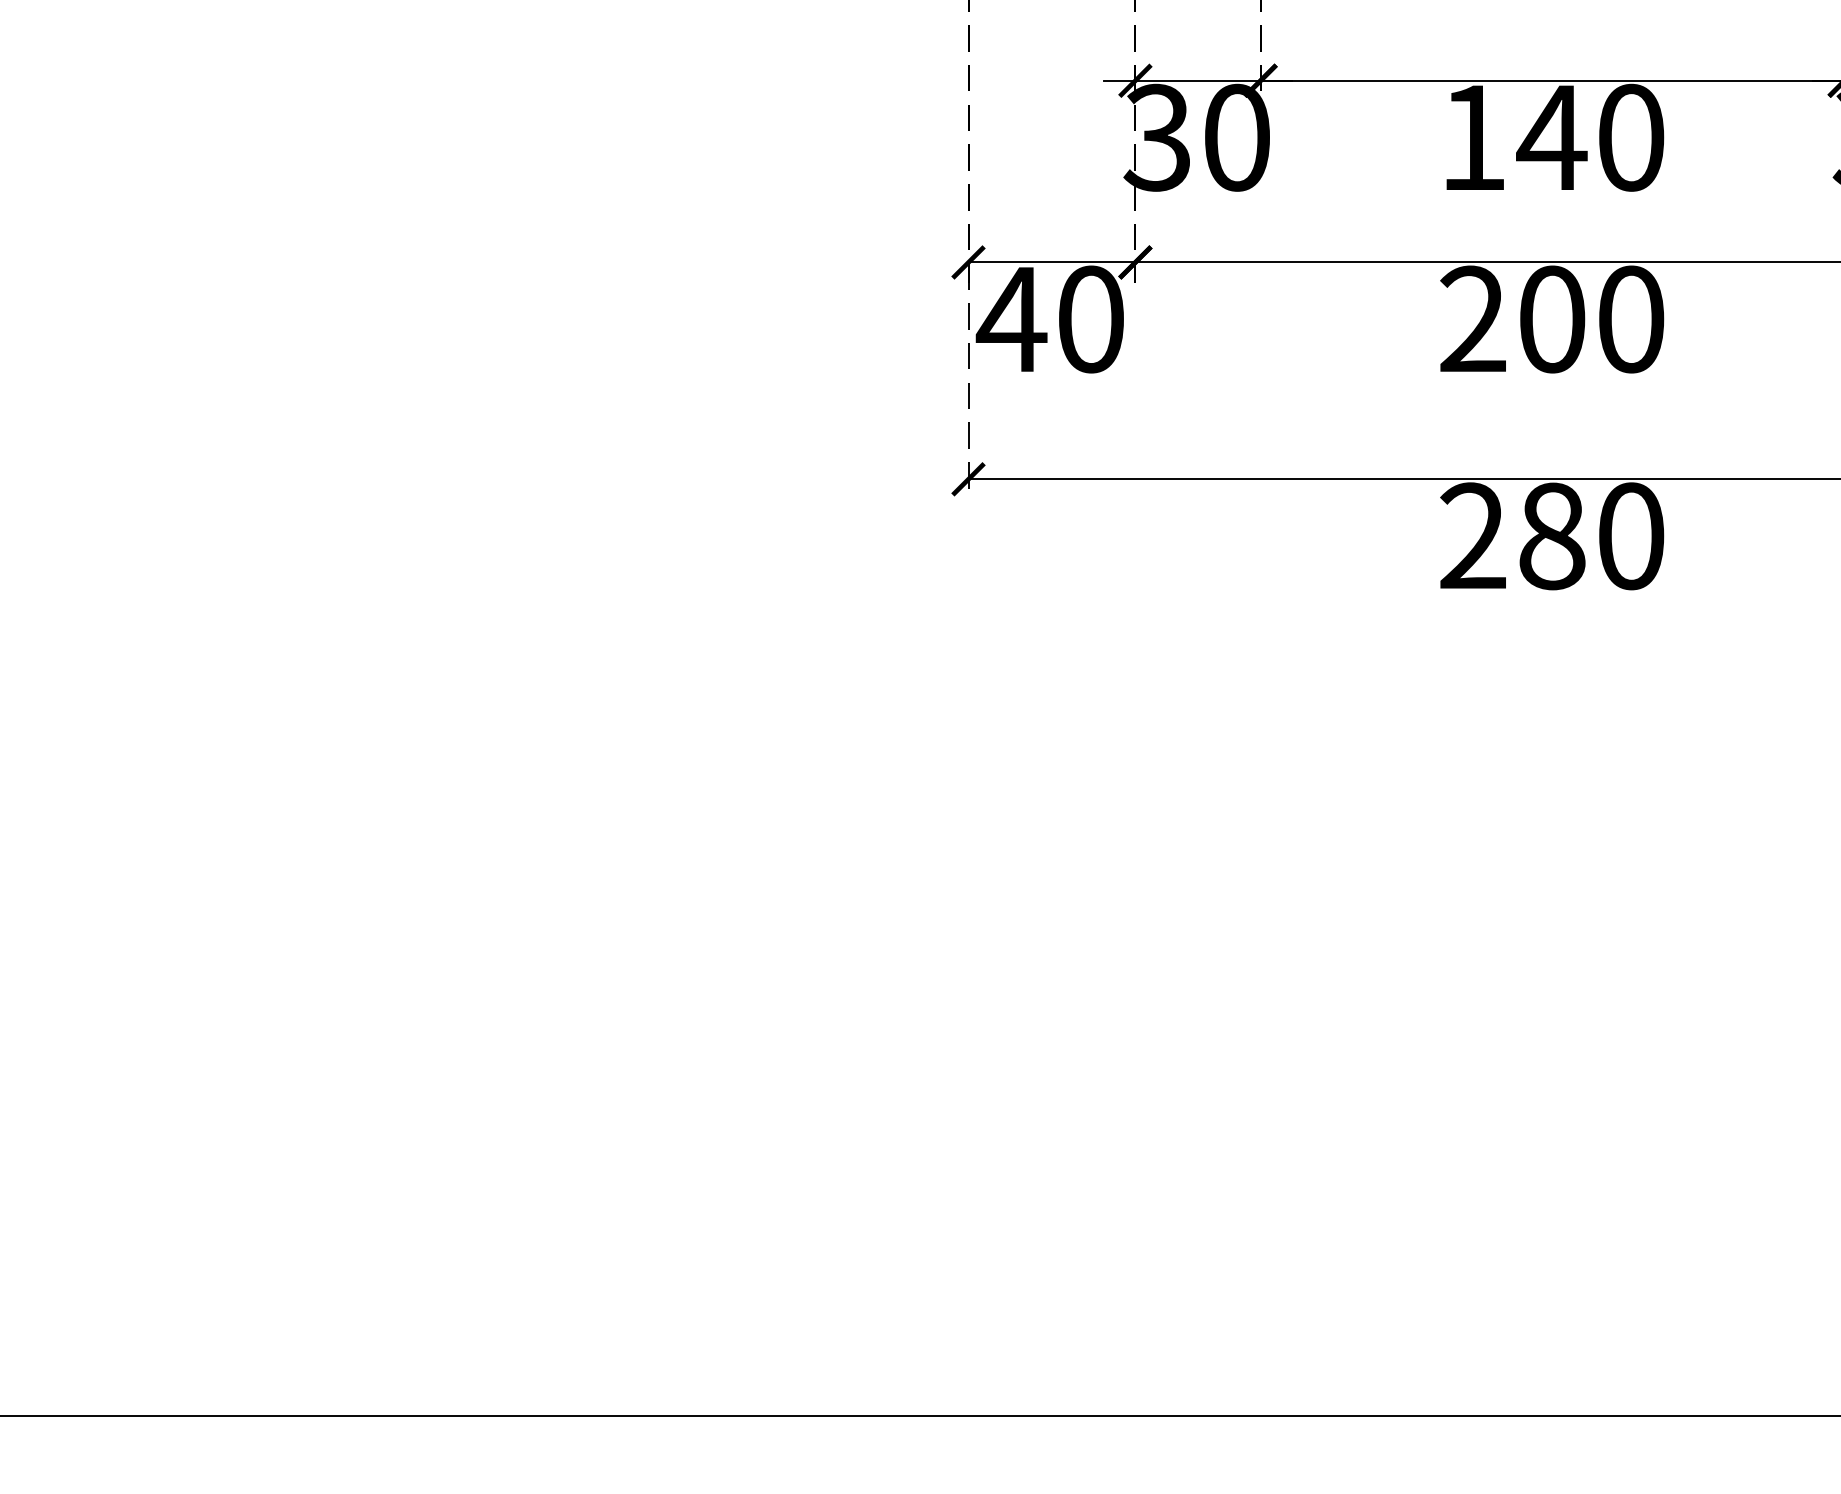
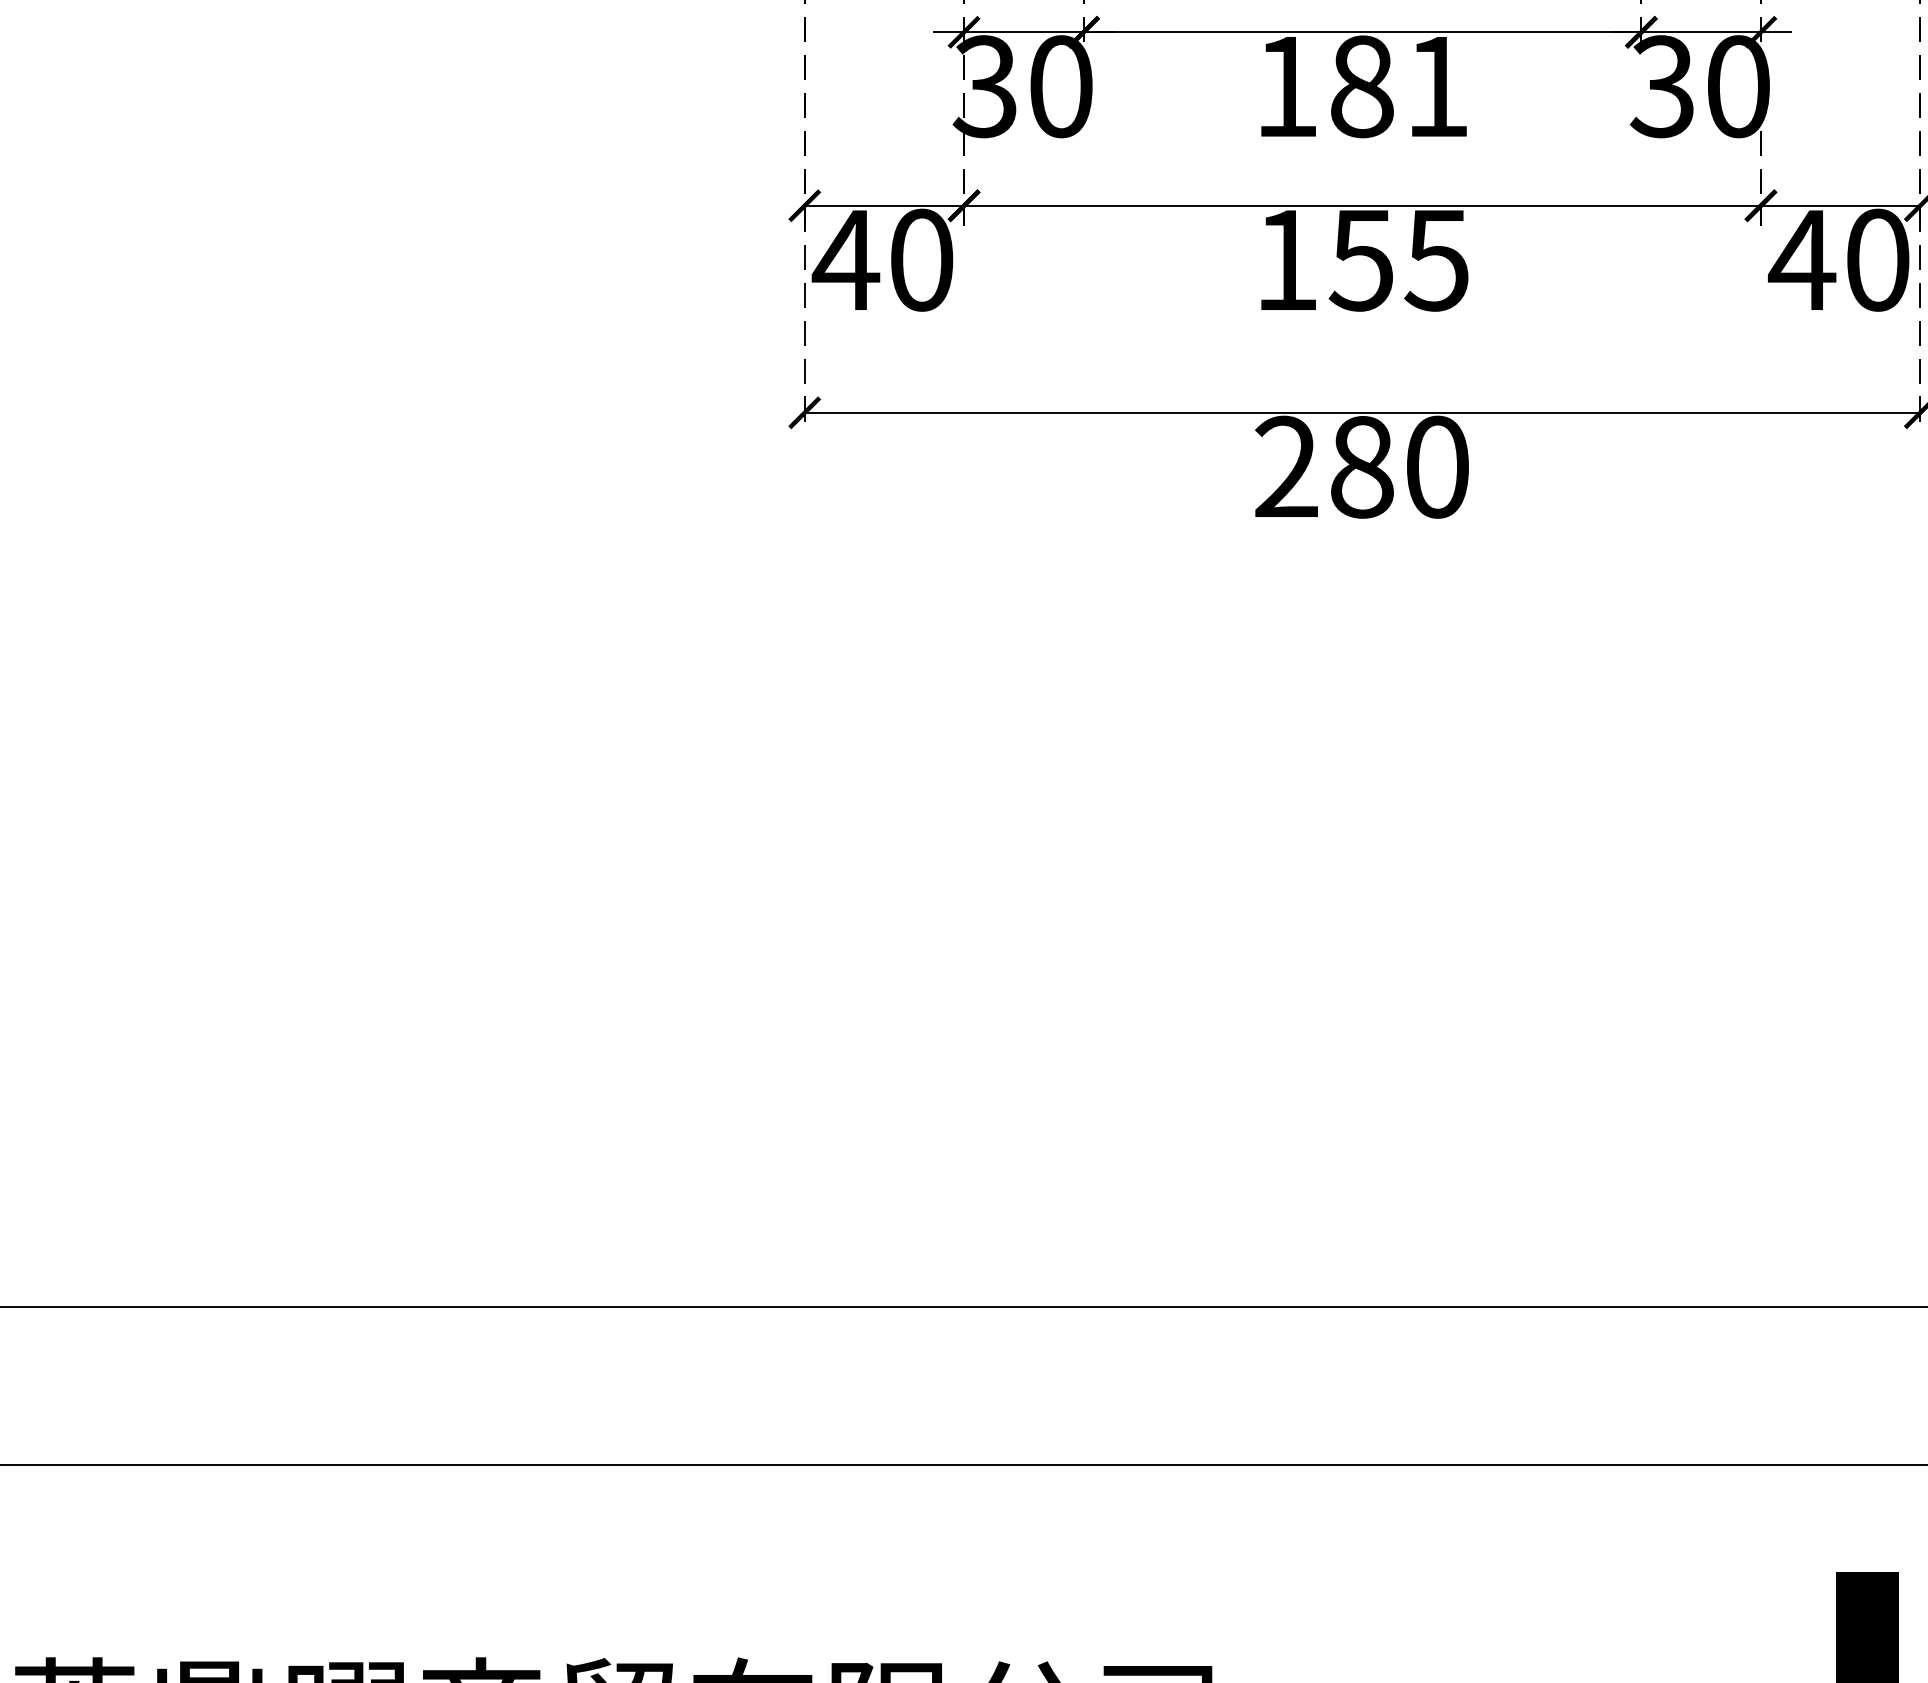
text: (1589, 137) -> (1397, 86), 140 -> 181
text: (1551, 318) -> (1361, 259), 200 -> 155

